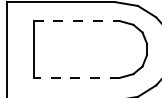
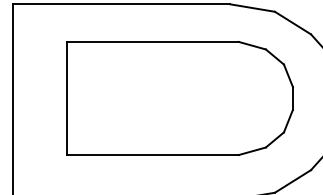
line: (77, 21) -> (154, 42), dashed -> solid
line: (76, 77) -> (152, 154), dashed -> solid

